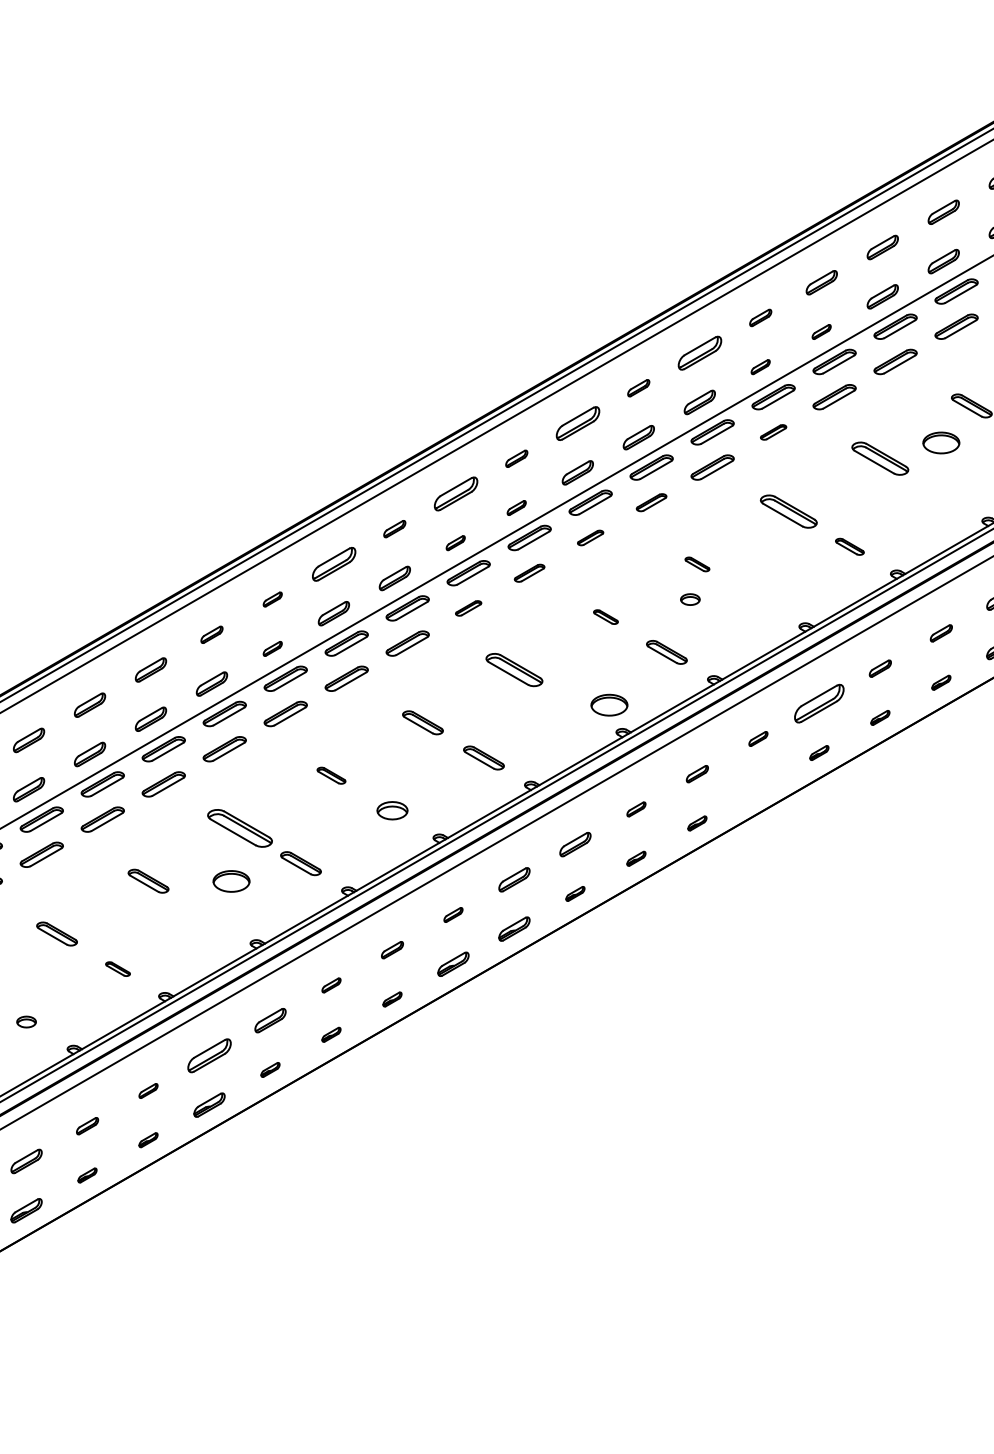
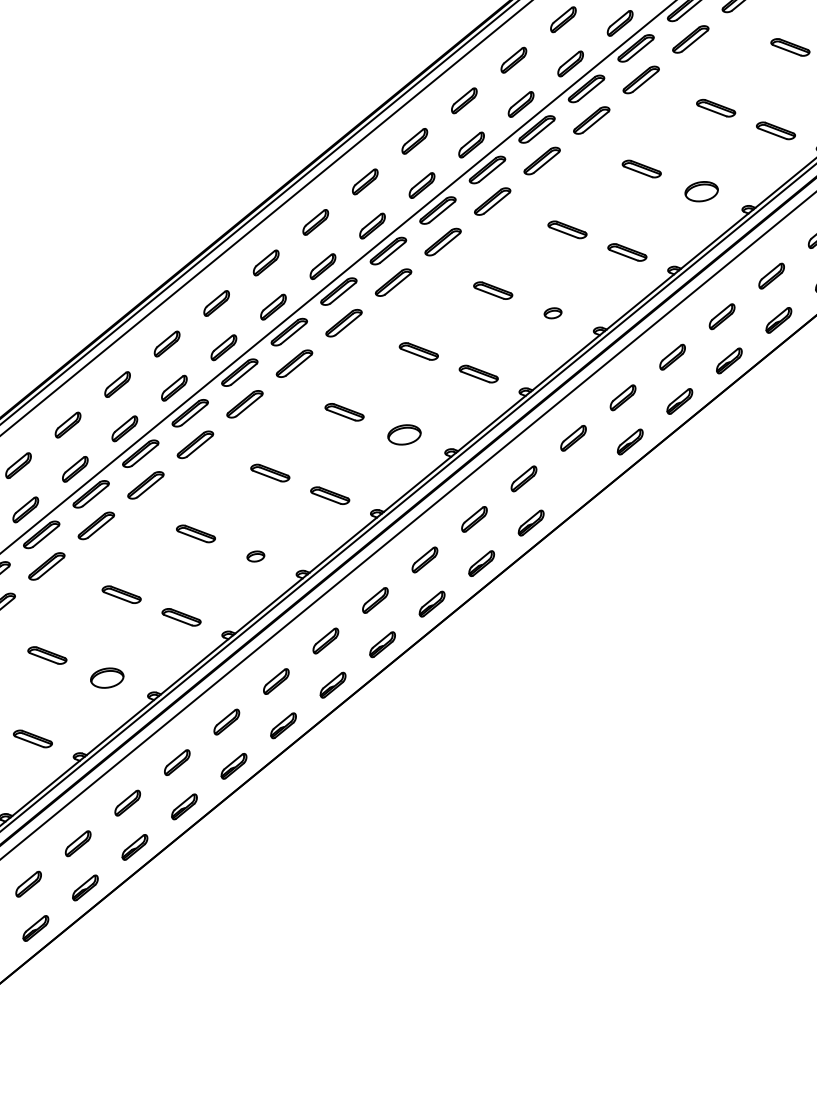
part: (760, 317) -> (513, 59), size x1.43
part: (821, 331) -> (570, 63), size x1.67
part: (699, 352) -> (463, 100), size x0.71
part: (760, 366) -> (520, 103), size x1.67
part: (638, 387) -> (414, 140), size x1.43
part: (577, 423) -> (364, 181), size x0.71
part: (773, 432) -> (542, 161), size x1.67
part: (941, 442) -> (701, 191), moved
part: (516, 458) -> (315, 222), size x1.43
part: (880, 458) -> (641, 168), size x0.71
part: (455, 493) -> (265, 262), size x0.71
part: (651, 502) -> (442, 241), size x1.43
part: (516, 507) -> (322, 266), size x1.67
part: (788, 511) -> (567, 229), size x0.71
part: (394, 528) -> (216, 302), size x1.43
part: (590, 537) -> (393, 282), size x1.67
part: (455, 542) -> (272, 306), size x1.67
part: (849, 546) -> (627, 252), size x1.43
part: (333, 564) -> (166, 344), size x0.71
part: (697, 564) -> (493, 290), size x1.67
part: (529, 573) -> (343, 323), size x1.43
part: (272, 599) -> (117, 384), size x1.67
part: (690, 599) -> (553, 313), moved
part: (468, 608) -> (294, 363), size x1.67
part: (605, 616) -> (418, 350), size x1.67
part: (941, 633) -> (722, 316), size x1.43
part: (211, 634) -> (67, 424), size x1.43
part: (272, 648) -> (124, 428), size x1.67
part: (880, 668) -> (672, 357), size x1.43
part: (514, 669) -> (344, 411), size x0.71
part: (941, 682) -> (729, 360), size x1.67
part: (819, 703) -> (623, 397), size x0.62
part: (609, 704) -> (404, 434), moved
part: (880, 717) -> (679, 401), size x1.67
part: (758, 738) -> (573, 437), size x1.67
part: (819, 752) -> (630, 441), size x1.67
part: (697, 773) -> (523, 478), size x1.43
part: (331, 775) -> (195, 533), size x1.43
part: (636, 809) -> (474, 519), size x1.67
part: (392, 810) -> (255, 556), size x0.62
part: (697, 823) -> (531, 523), size x1.67
part: (239, 828) -> (121, 594), size x0.62
part: (636, 858) -> (481, 563), size x1.67
part: (231, 881) -> (107, 678), moved
part: (575, 893) -> (432, 603), size x1.67
part: (453, 914) -> (325, 640), size x1.67
part: (392, 949) -> (276, 680), size x1.43
part: (117, 968) -> (32, 738), size x1.67
part: (331, 985) -> (226, 722), size x1.67
part: (392, 999) -> (283, 725), size x1.67
part: (331, 1034) -> (234, 766), size x1.67
part: (209, 1055) -> (127, 802), size x0.71
part: (270, 1069) -> (184, 806), size x1.67
part: (148, 1090) -> (78, 843), size x1.67
part: (87, 1125) -> (28, 883), size x1.43
part: (148, 1139) -> (85, 887), size x1.67
part: (87, 1175) -> (35, 928), size x1.67

